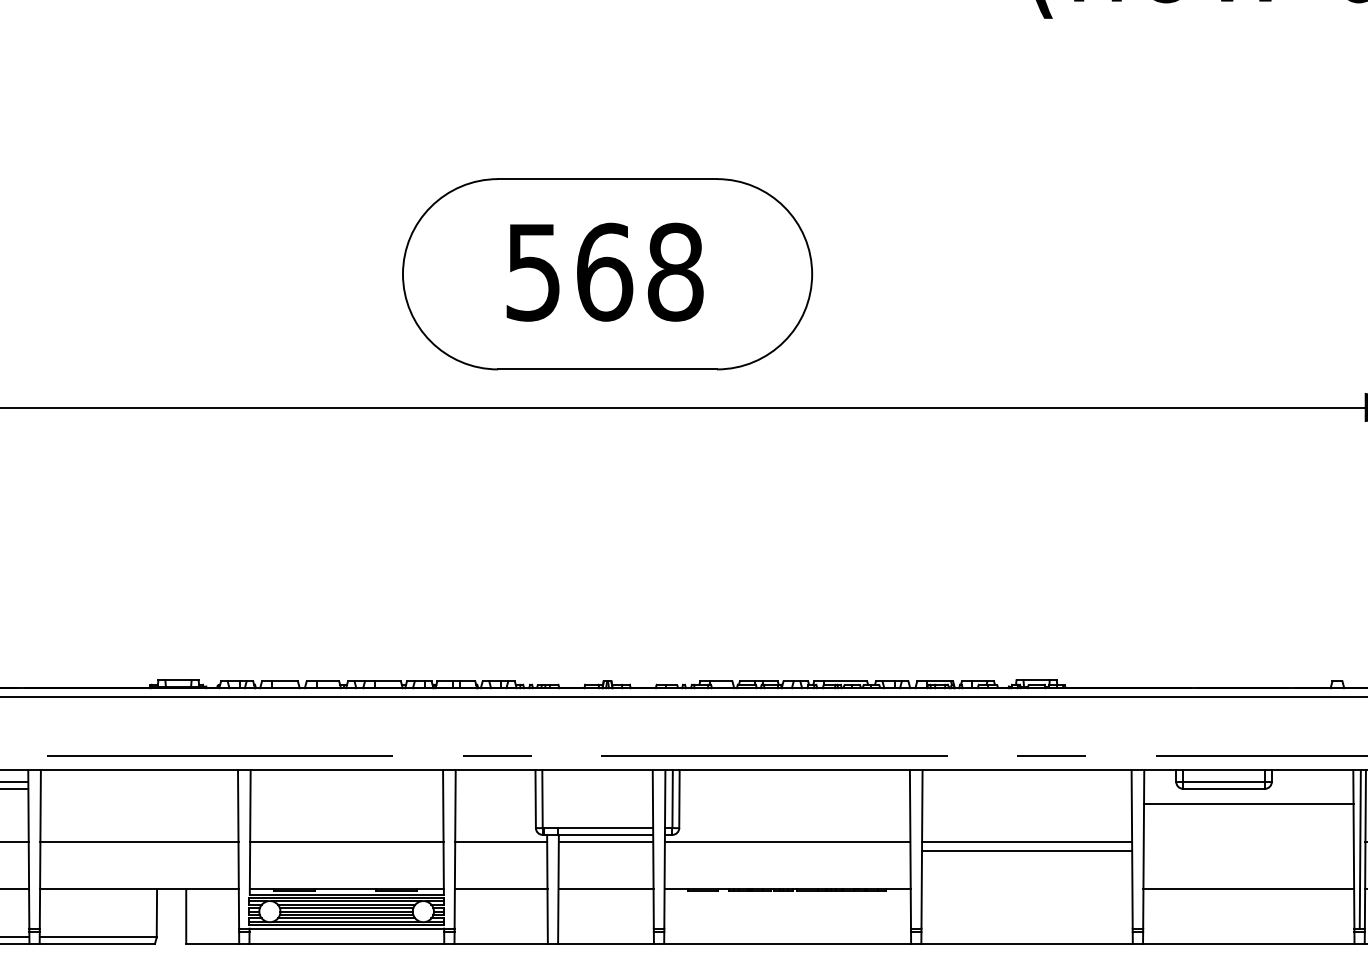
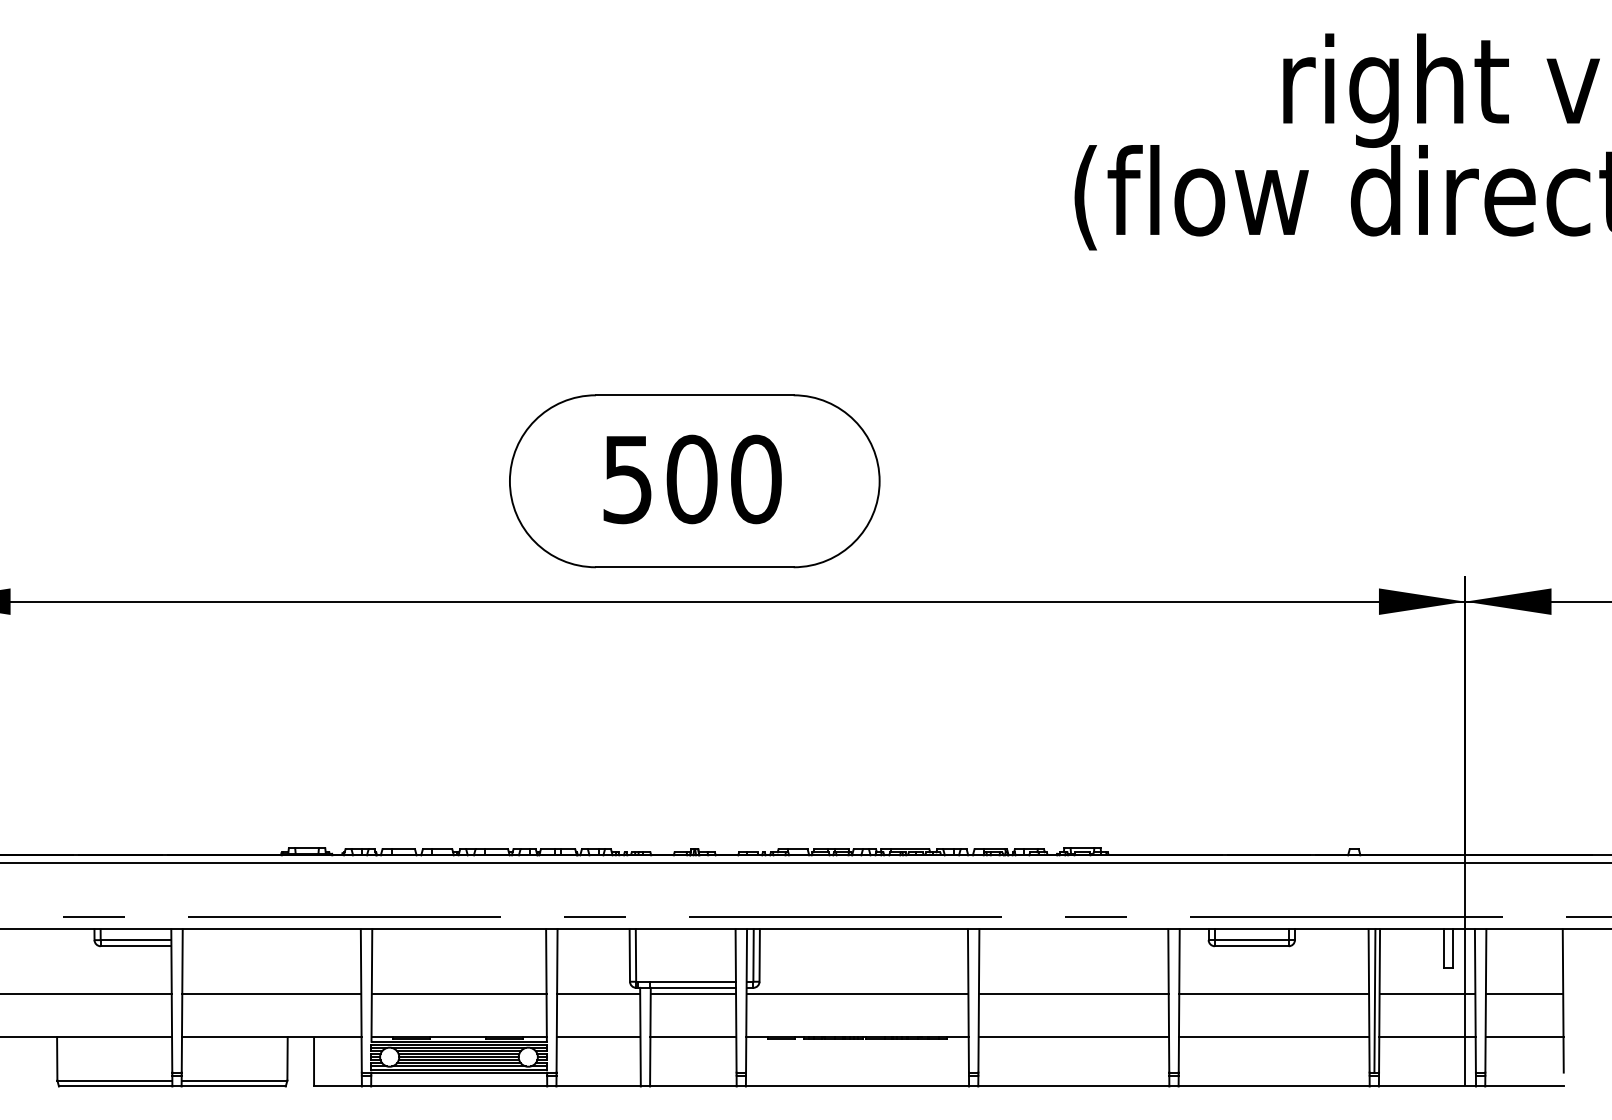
text: (639, 272) -> (723, 479), 568 -> 500
line: (1249, 804) -> (1274, 994), moved
line: (1026, 851) -> (1073, 1037), moved

